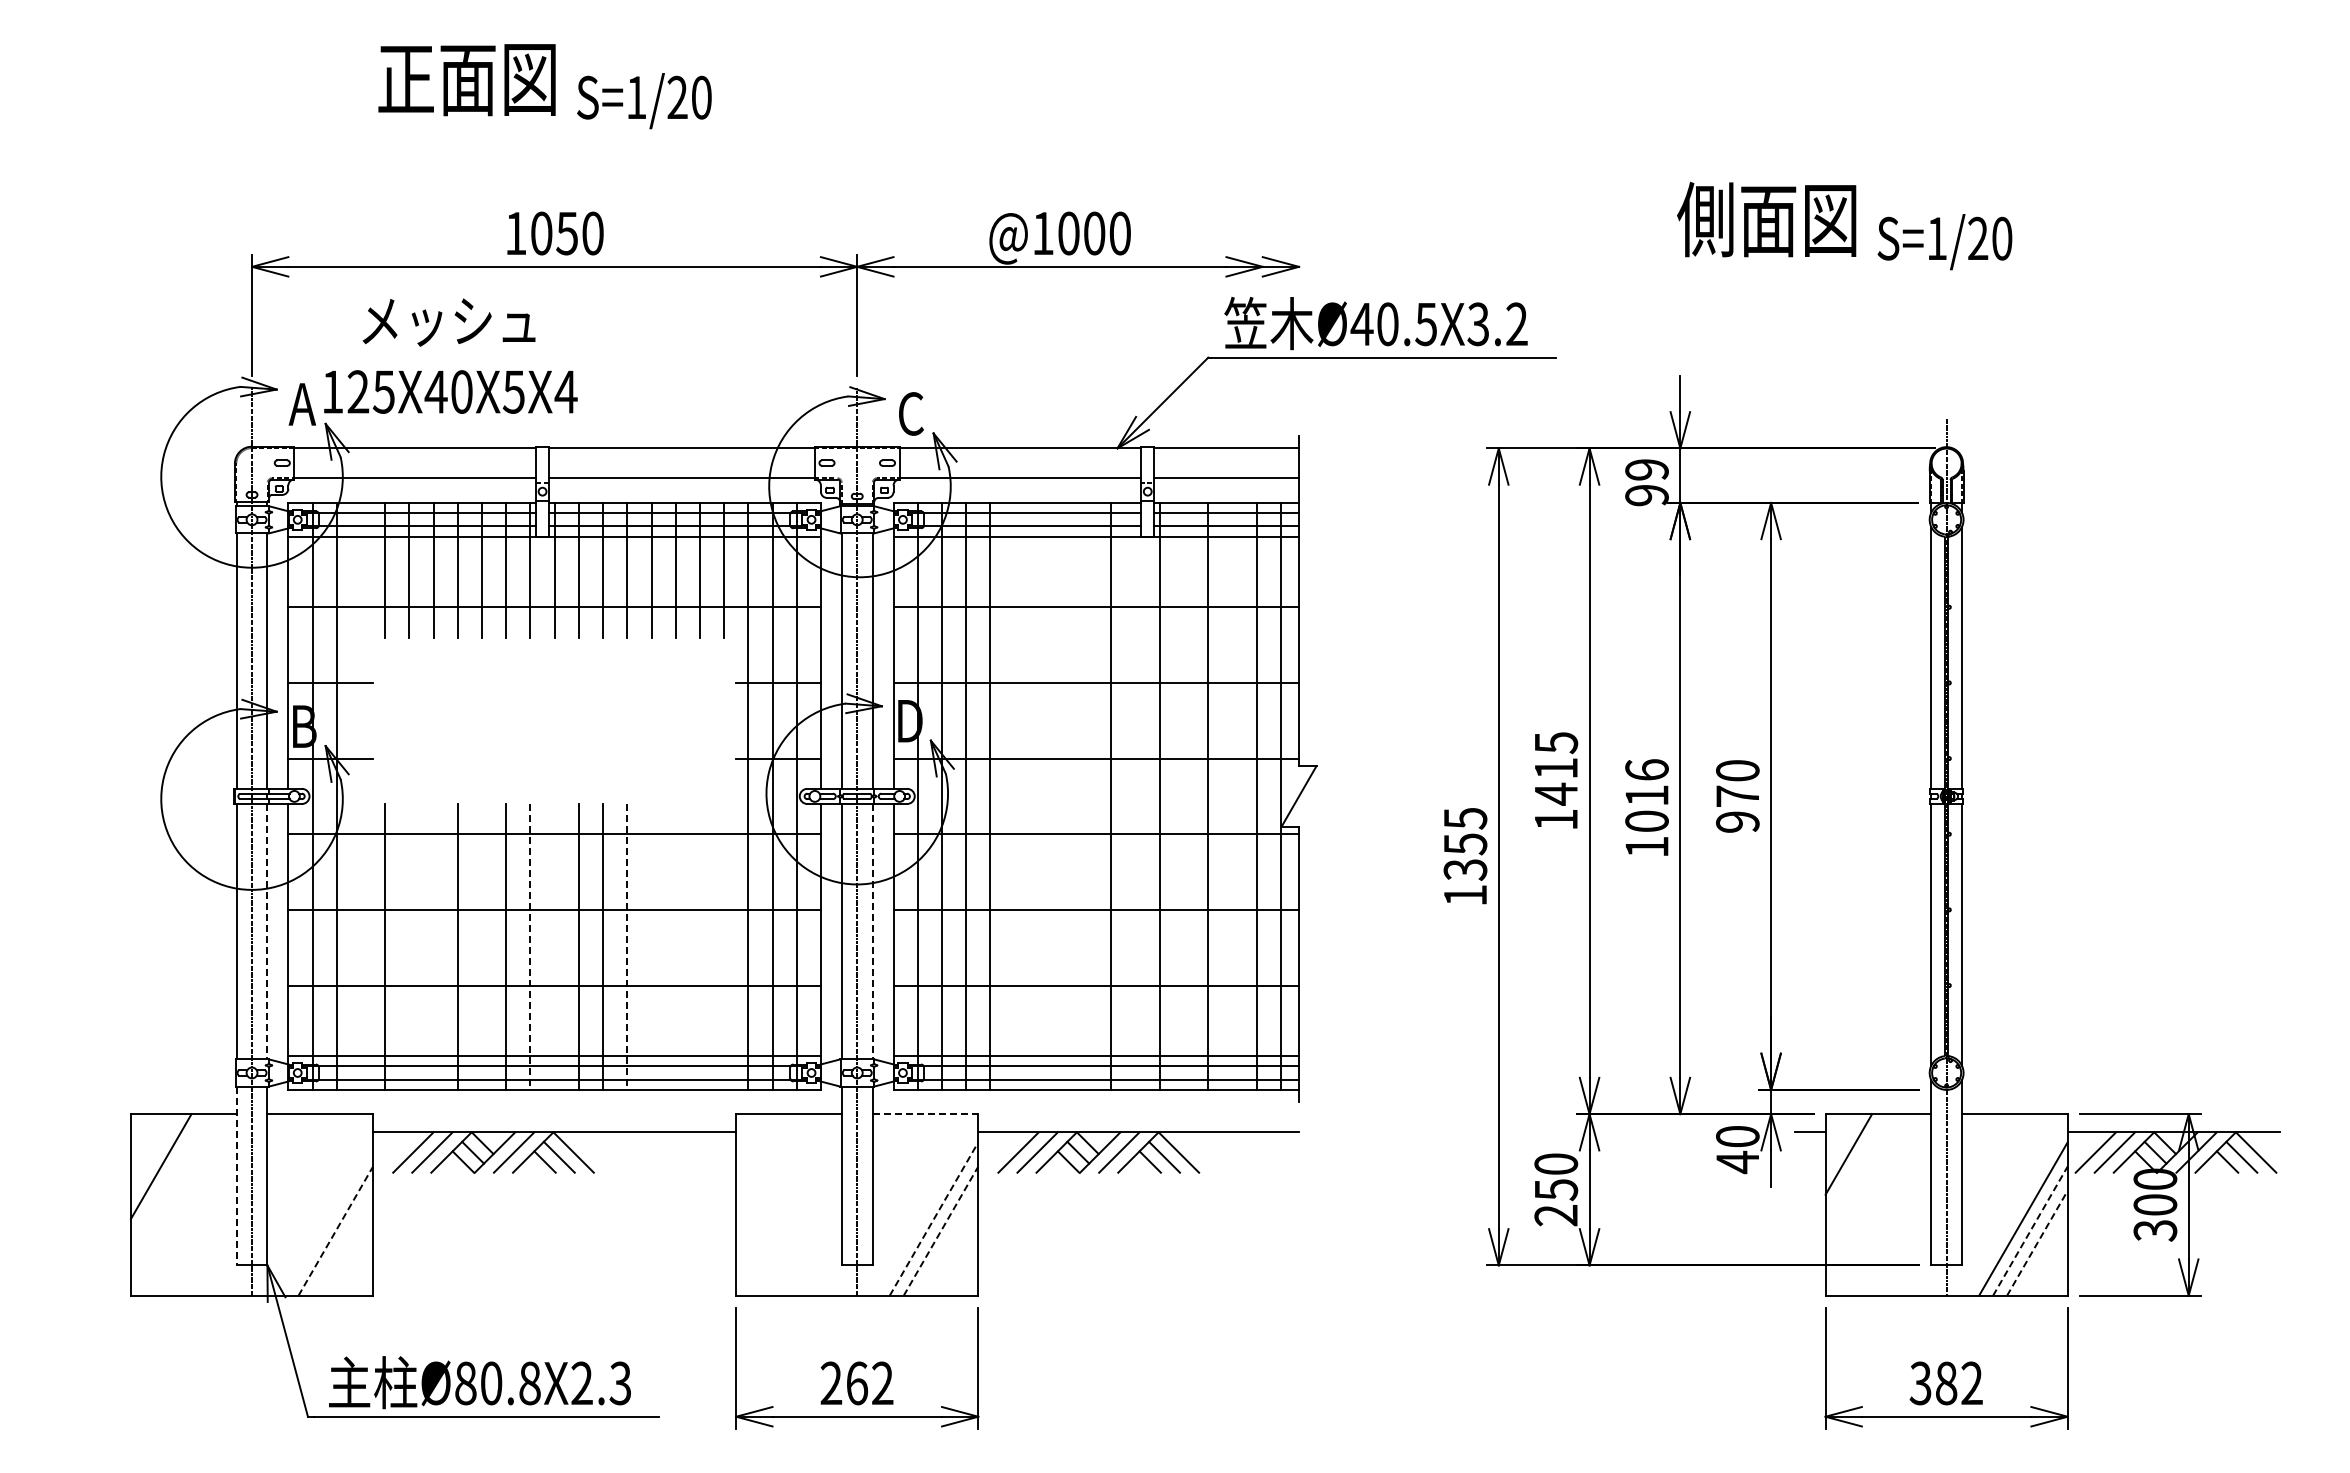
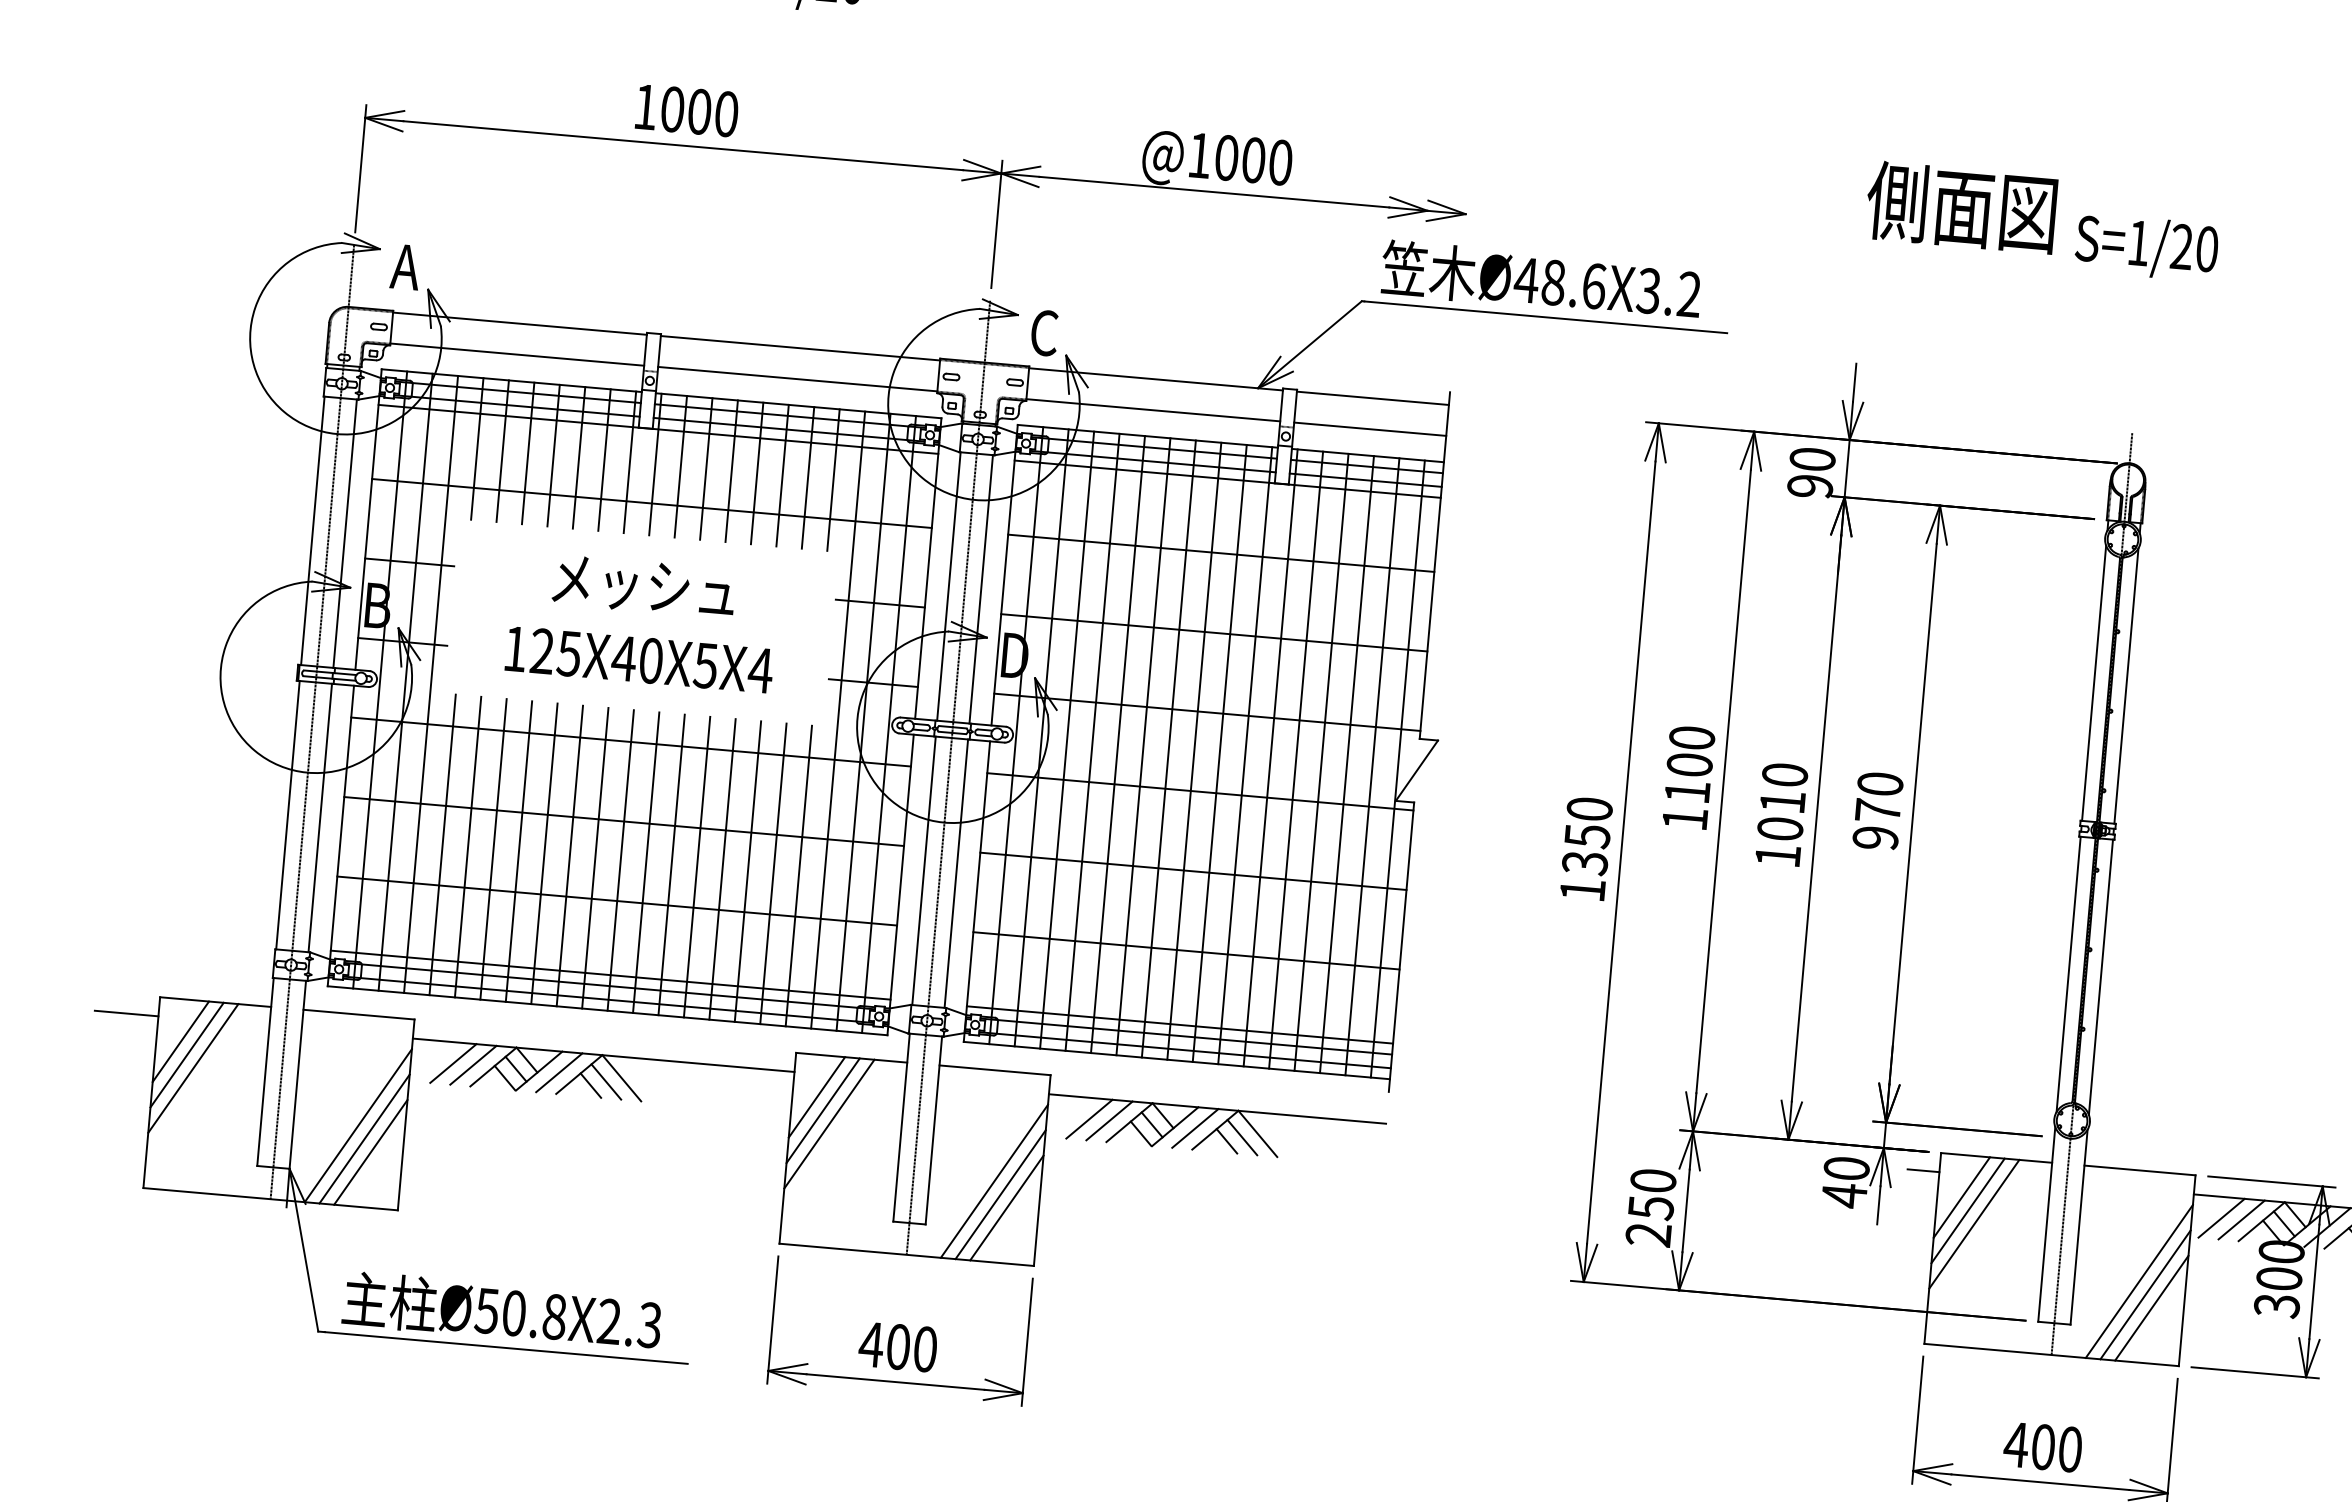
text: (566, 233) -> (698, 111), 1050 -> 1000
text: (1407, 324) -> (1574, 284), Ø40.5X3.2 -> Ø48.6X3.2
text: (450, 355) -> (642, 621), moved
text: (1646, 469) -> (1812, 459), 99 -> 90
text: (1556, 768) -> (1690, 765), 1415 -> 1100
text: (1646, 769) -> (1784, 774), 1016 -> 1010
line: (360, 795) -> (430, 683), added
line: (1014, 795) -> (1117, 743), added
line: (1038, 795) -> (1143, 745), added
line: (1063, 795) -> (1169, 748), added
line: (1087, 795) -> (1194, 750), added
line: (1135, 795) -> (1245, 754), added
line: (1184, 795) -> (1296, 759), added
line: (1232, 795) -> (1347, 763), added
text: (1465, 818) -> (1589, 809), 1355 -> 1350
line: (267, 931) -> (320, 817), dashed -> solid
line: (872, 931) -> (956, 873), dashed -> solid
line: (409, 946) -> (468, 846), added
line: (433, 946) -> (493, 848), added
line: (482, 946) -> (544, 853), added
line: (530, 946) -> (595, 857), dashed -> solid
line: (554, 946) -> (620, 859), added
line: (627, 946) -> (697, 866), dashed -> solid
line: (651, 946) -> (722, 868), added
line: (675, 946) -> (747, 871), added
line: (699, 946) -> (773, 873), added
line: (724, 946) -> (799, 875), added
line: (925, 1114) -> (995, 1070), dashed -> solid
line: (100, 1132) -> (126, 1013), added
line: (154, 1154) -> (181, 1041), added
line: (759, 1154) -> (816, 1097), added
line: (766, 1166) -> (823, 1110), added
line: (1855, 1166) -> (1967, 1210), added
line: (236, 1176) -> (265, 1072), dashed -> solid
line: (168, 1178) -> (193, 1068), added
line: (773, 1178) -> (829, 1123), added
line: (1862, 1178) -> (1973, 1224), added
line: (328, 1218) -> (358, 1125), added
line: (934, 1219) -> (994, 1181), dashed -> solid
line: (335, 1231) -> (364, 1139), dashed -> solid
line: (941, 1231) -> (1001, 1195), dashed -> solid
line: (2030, 1231) -> (2145, 1295), dashed -> solid
line: (342, 1242) -> (370, 1151), added
line: (947, 1242) -> (1006, 1207), added
line: (2037, 1243) -> (2151, 1308), dashed -> solid
text: (465, 1383) -> (486, 1311), Ø80.8X2.3 -> Ø50.8X2.3
text: (856, 1383) -> (897, 1347), 262 -> 400
text: (1945, 1383) -> (2042, 1447), 382 -> 400

